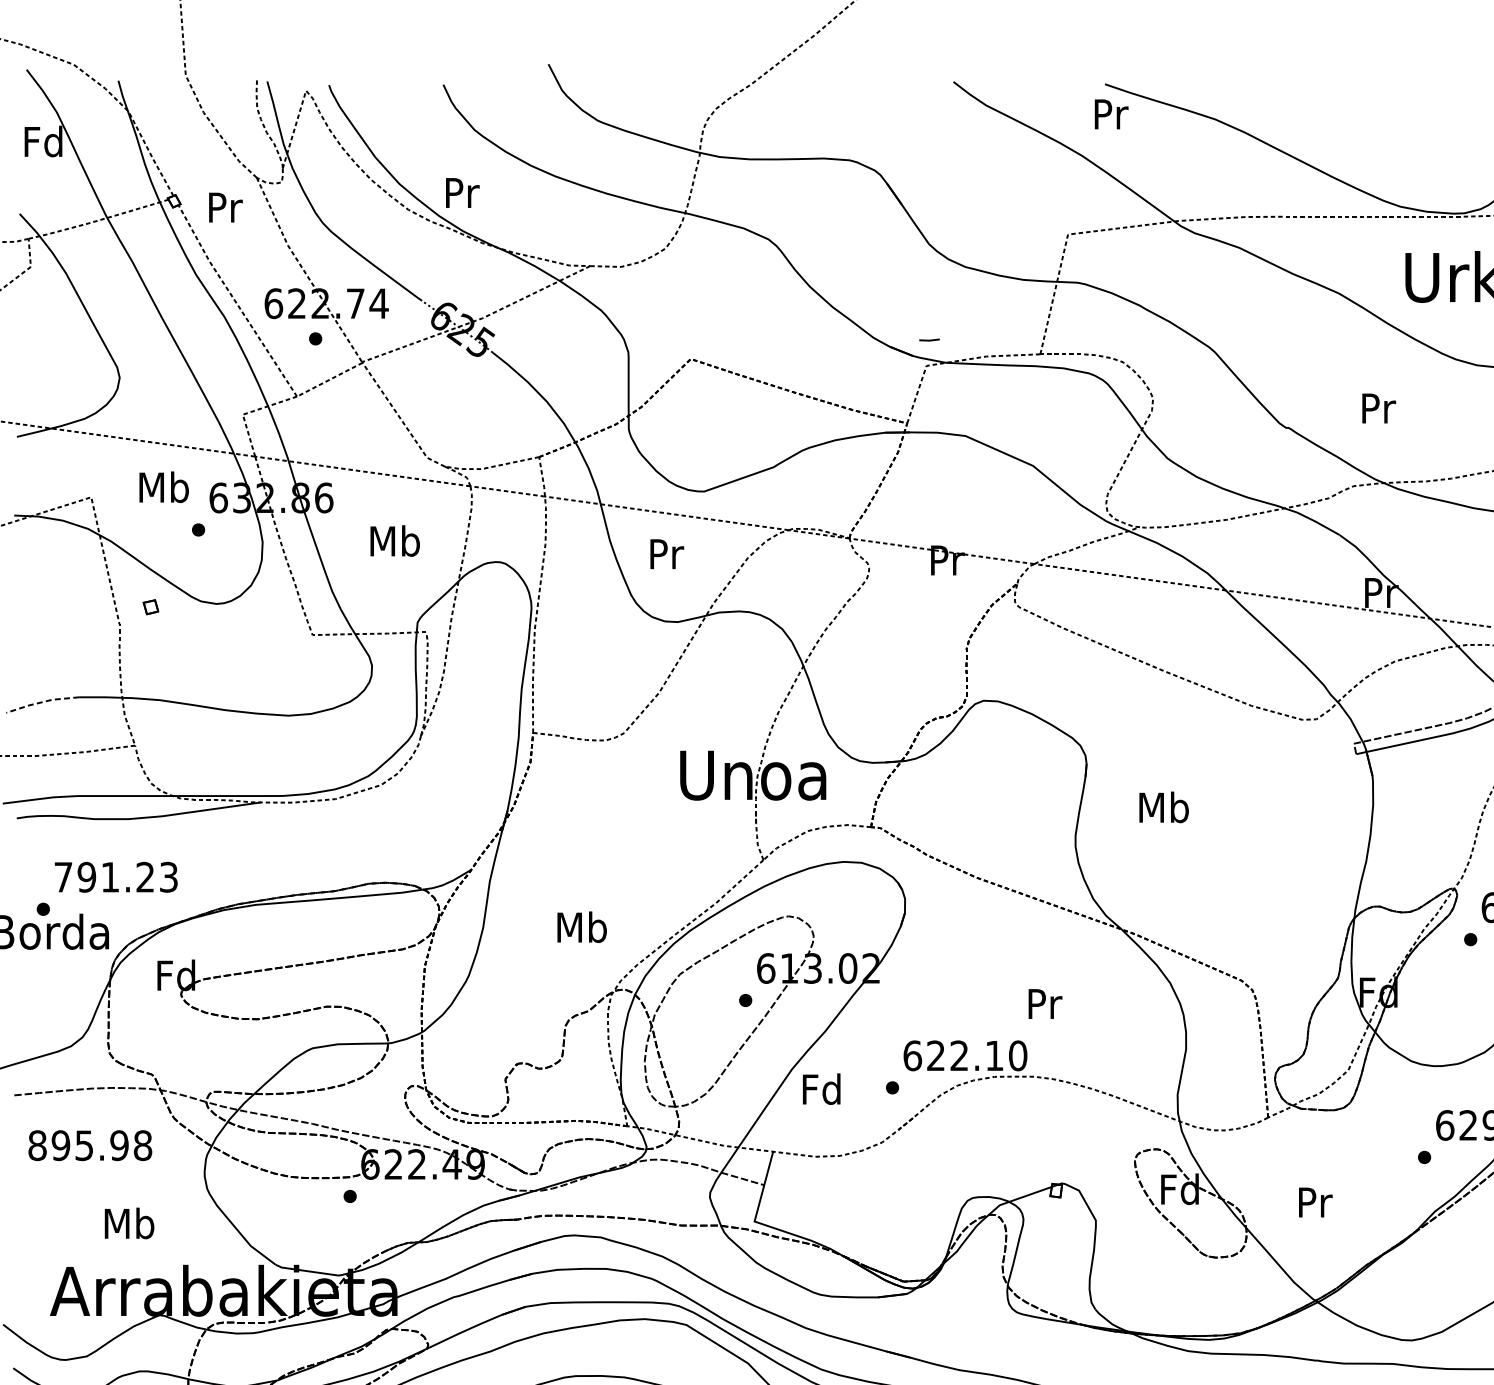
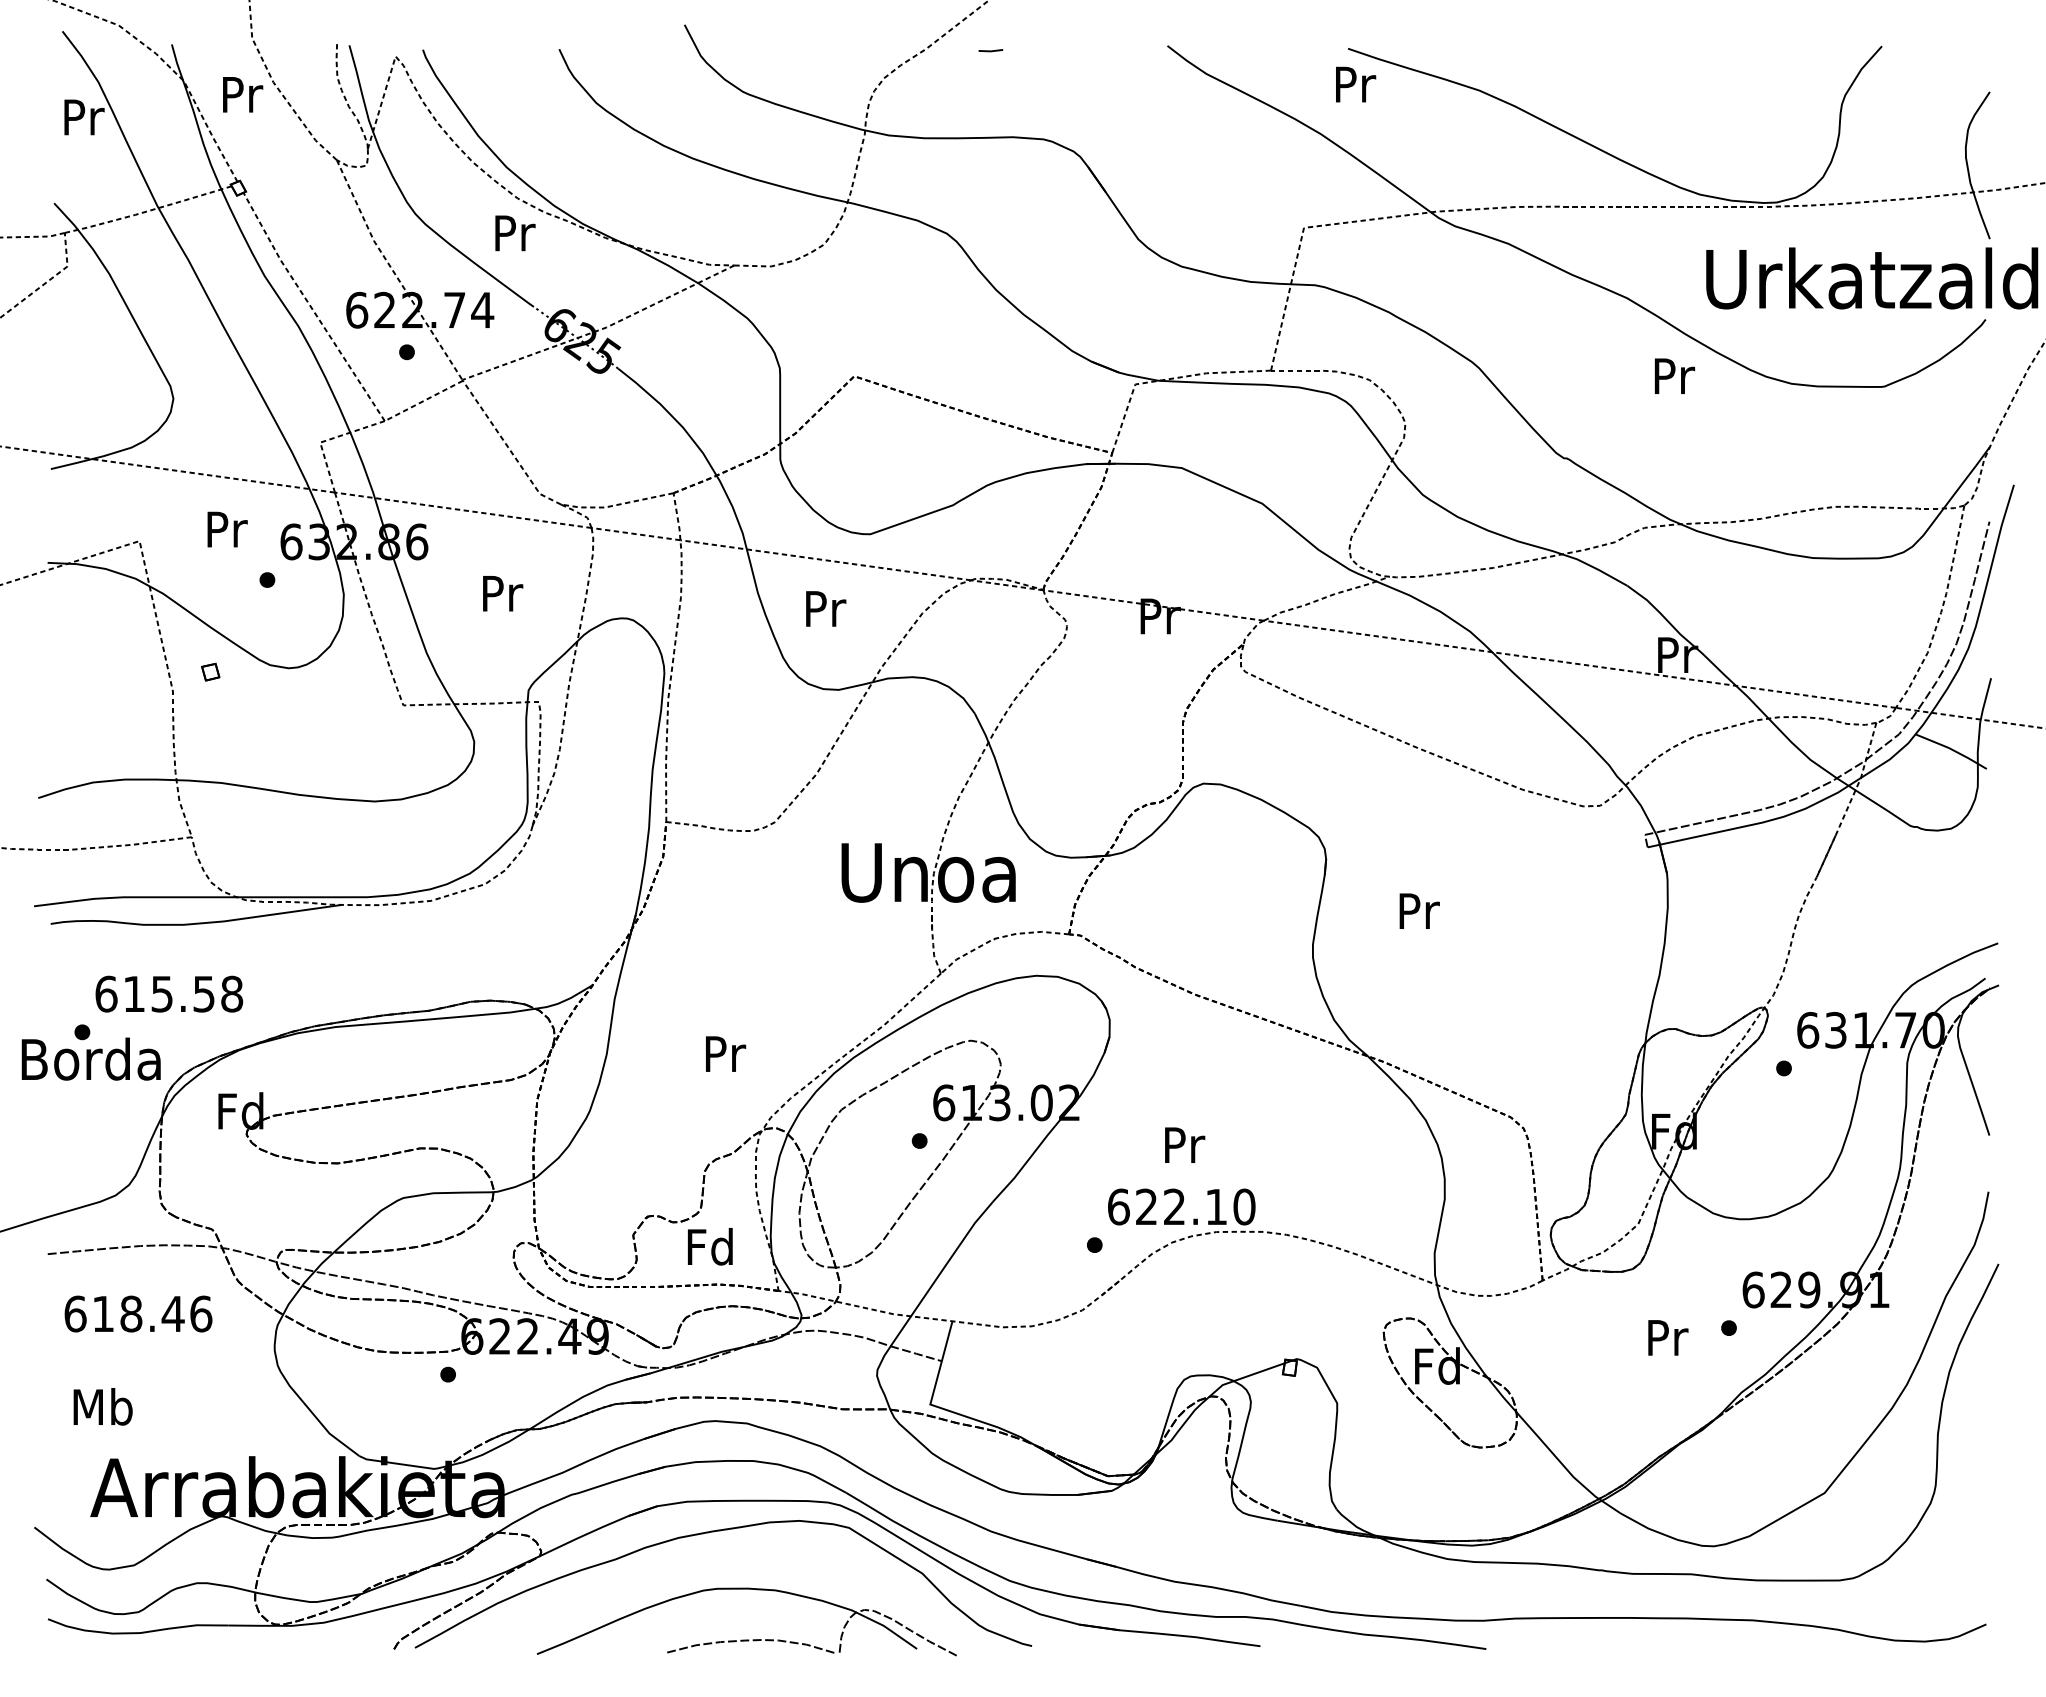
text: (43, 141) -> (82, 116), Fd -> Pr
text: (462, 193) -> (515, 233), moved
text: (226, 207) -> (243, 94), moved
line: (929, 339) -> (990, 50), moved
text: (1378, 407) -> (1674, 375), moved
text: (164, 486) -> (226, 528), Mb -> Pr
text: (394, 541) -> (501, 593), Mb -> Pr
line: (41, 702) -> (80, 785), dashed -> solid
text: (1164, 807) -> (1418, 910), Mb -> Pr
text: (116, 876) -> (169, 993), 791.23 -> 615.58
text: (581, 927) -> (724, 1053), Mb -> Pr
text: (1045, 1003) -> (1185, 1144), moved
text: (821, 1088) -> (710, 1246), moved
text: (90, 1145) -> (138, 1313), 895.98 -> 618.46
text: (1315, 1202) -> (1668, 1337), moved
text: (129, 1223) -> (102, 1406), moved

